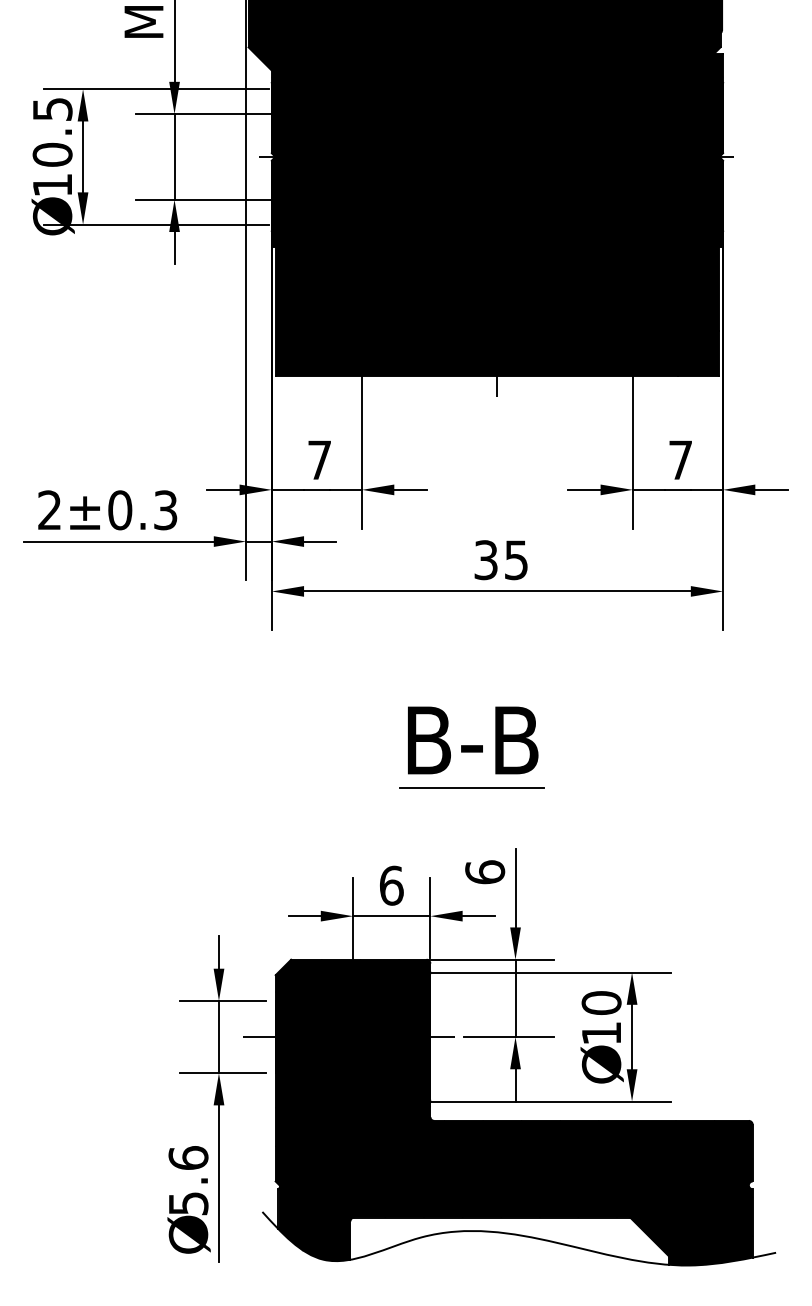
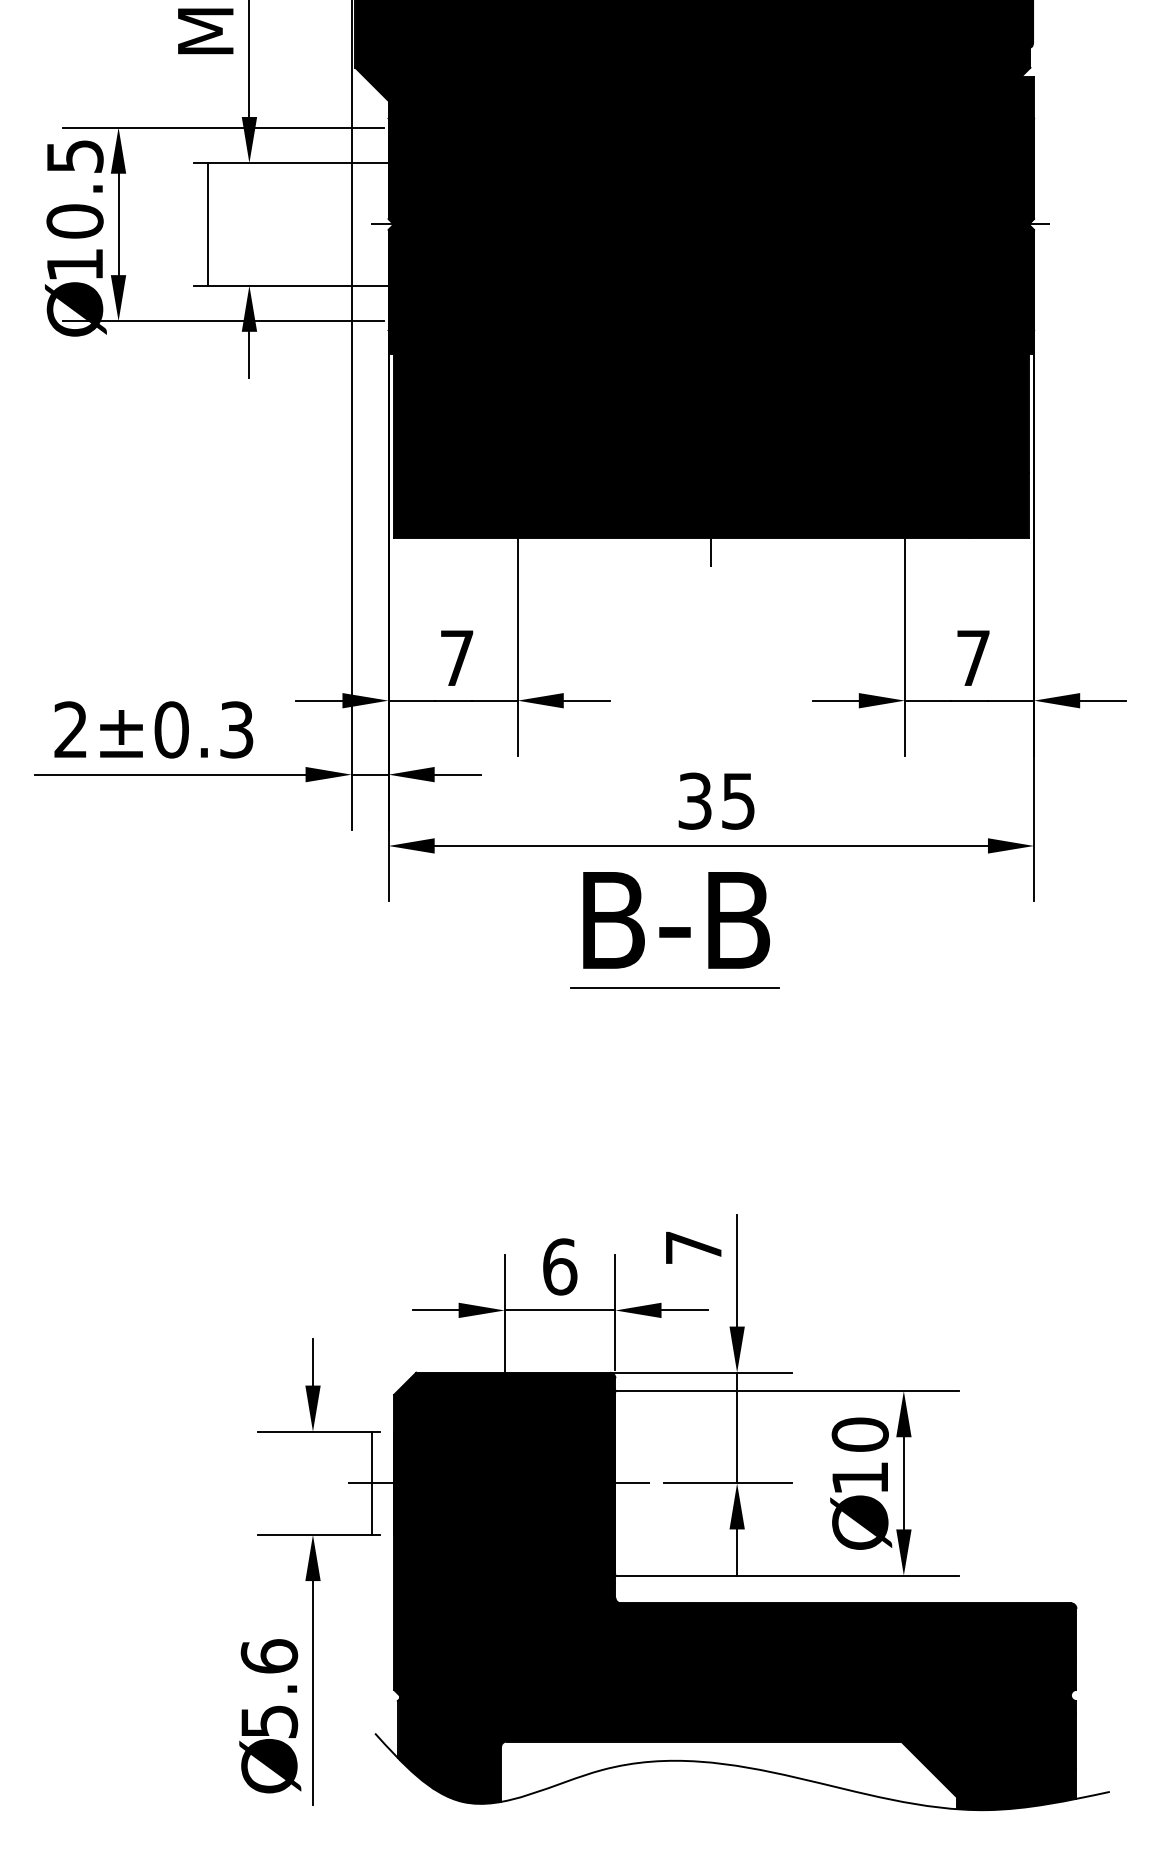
line: (174, 156) -> (207, 223), moved
part: (471, 747) -> (674, 930), moved
text: (485, 872) -> (694, 1247), 6 -> 7
line: (219, 1036) -> (372, 1482), moved

